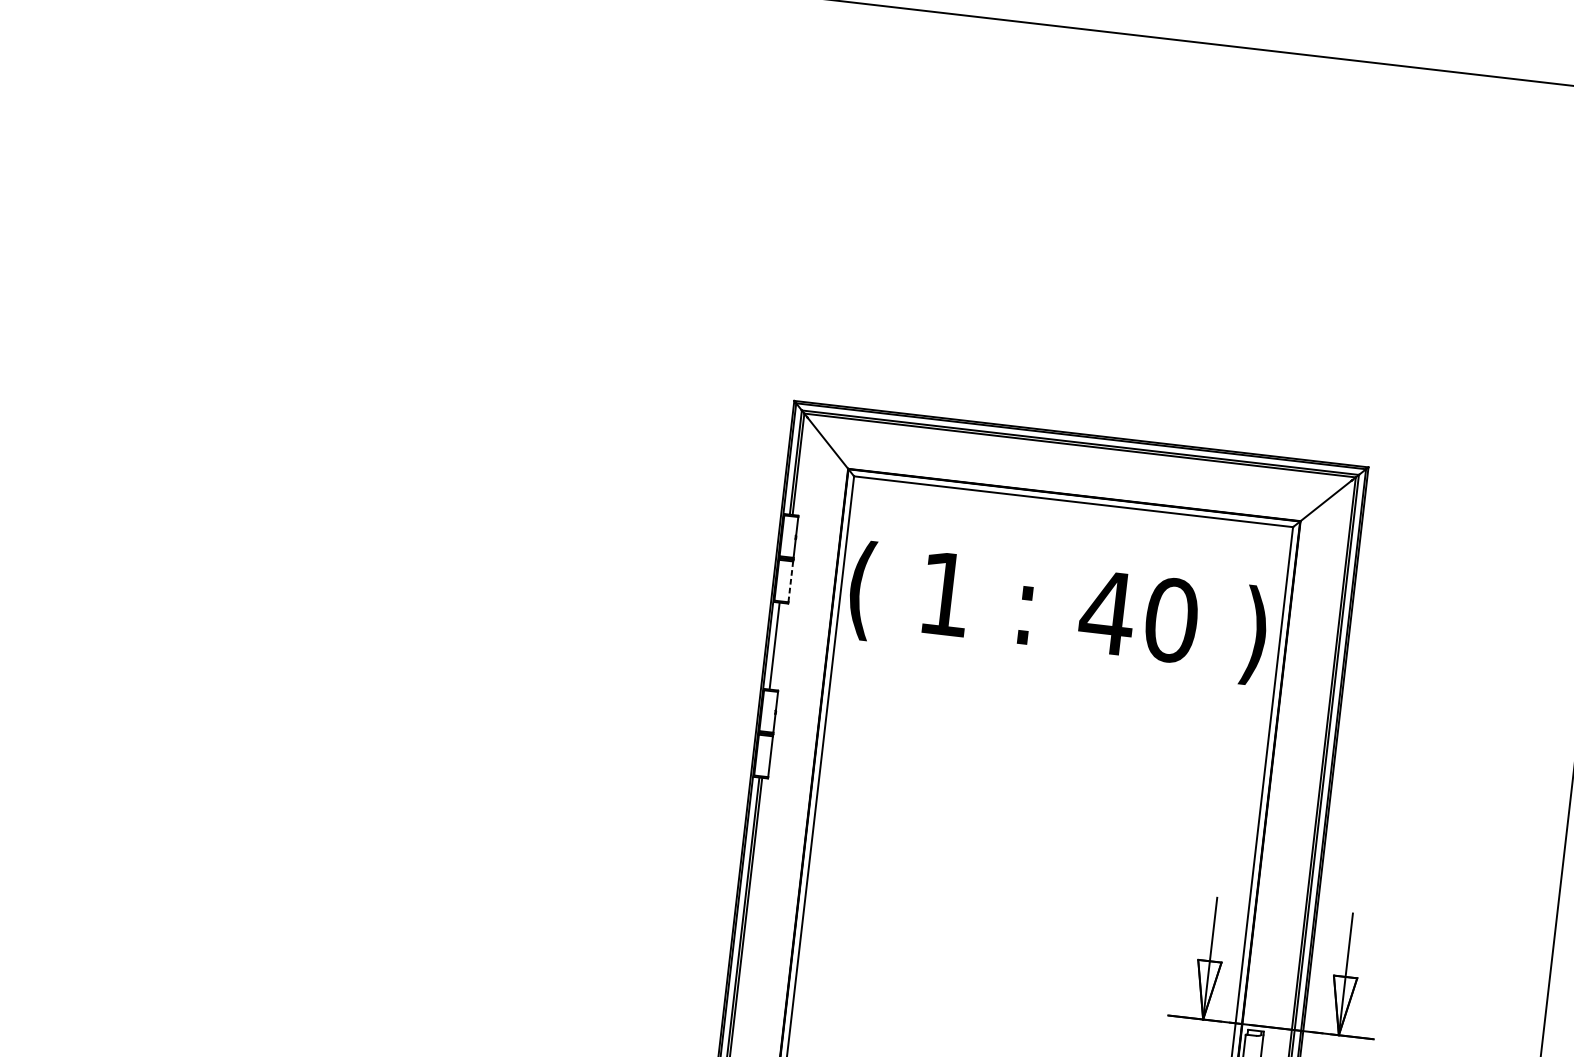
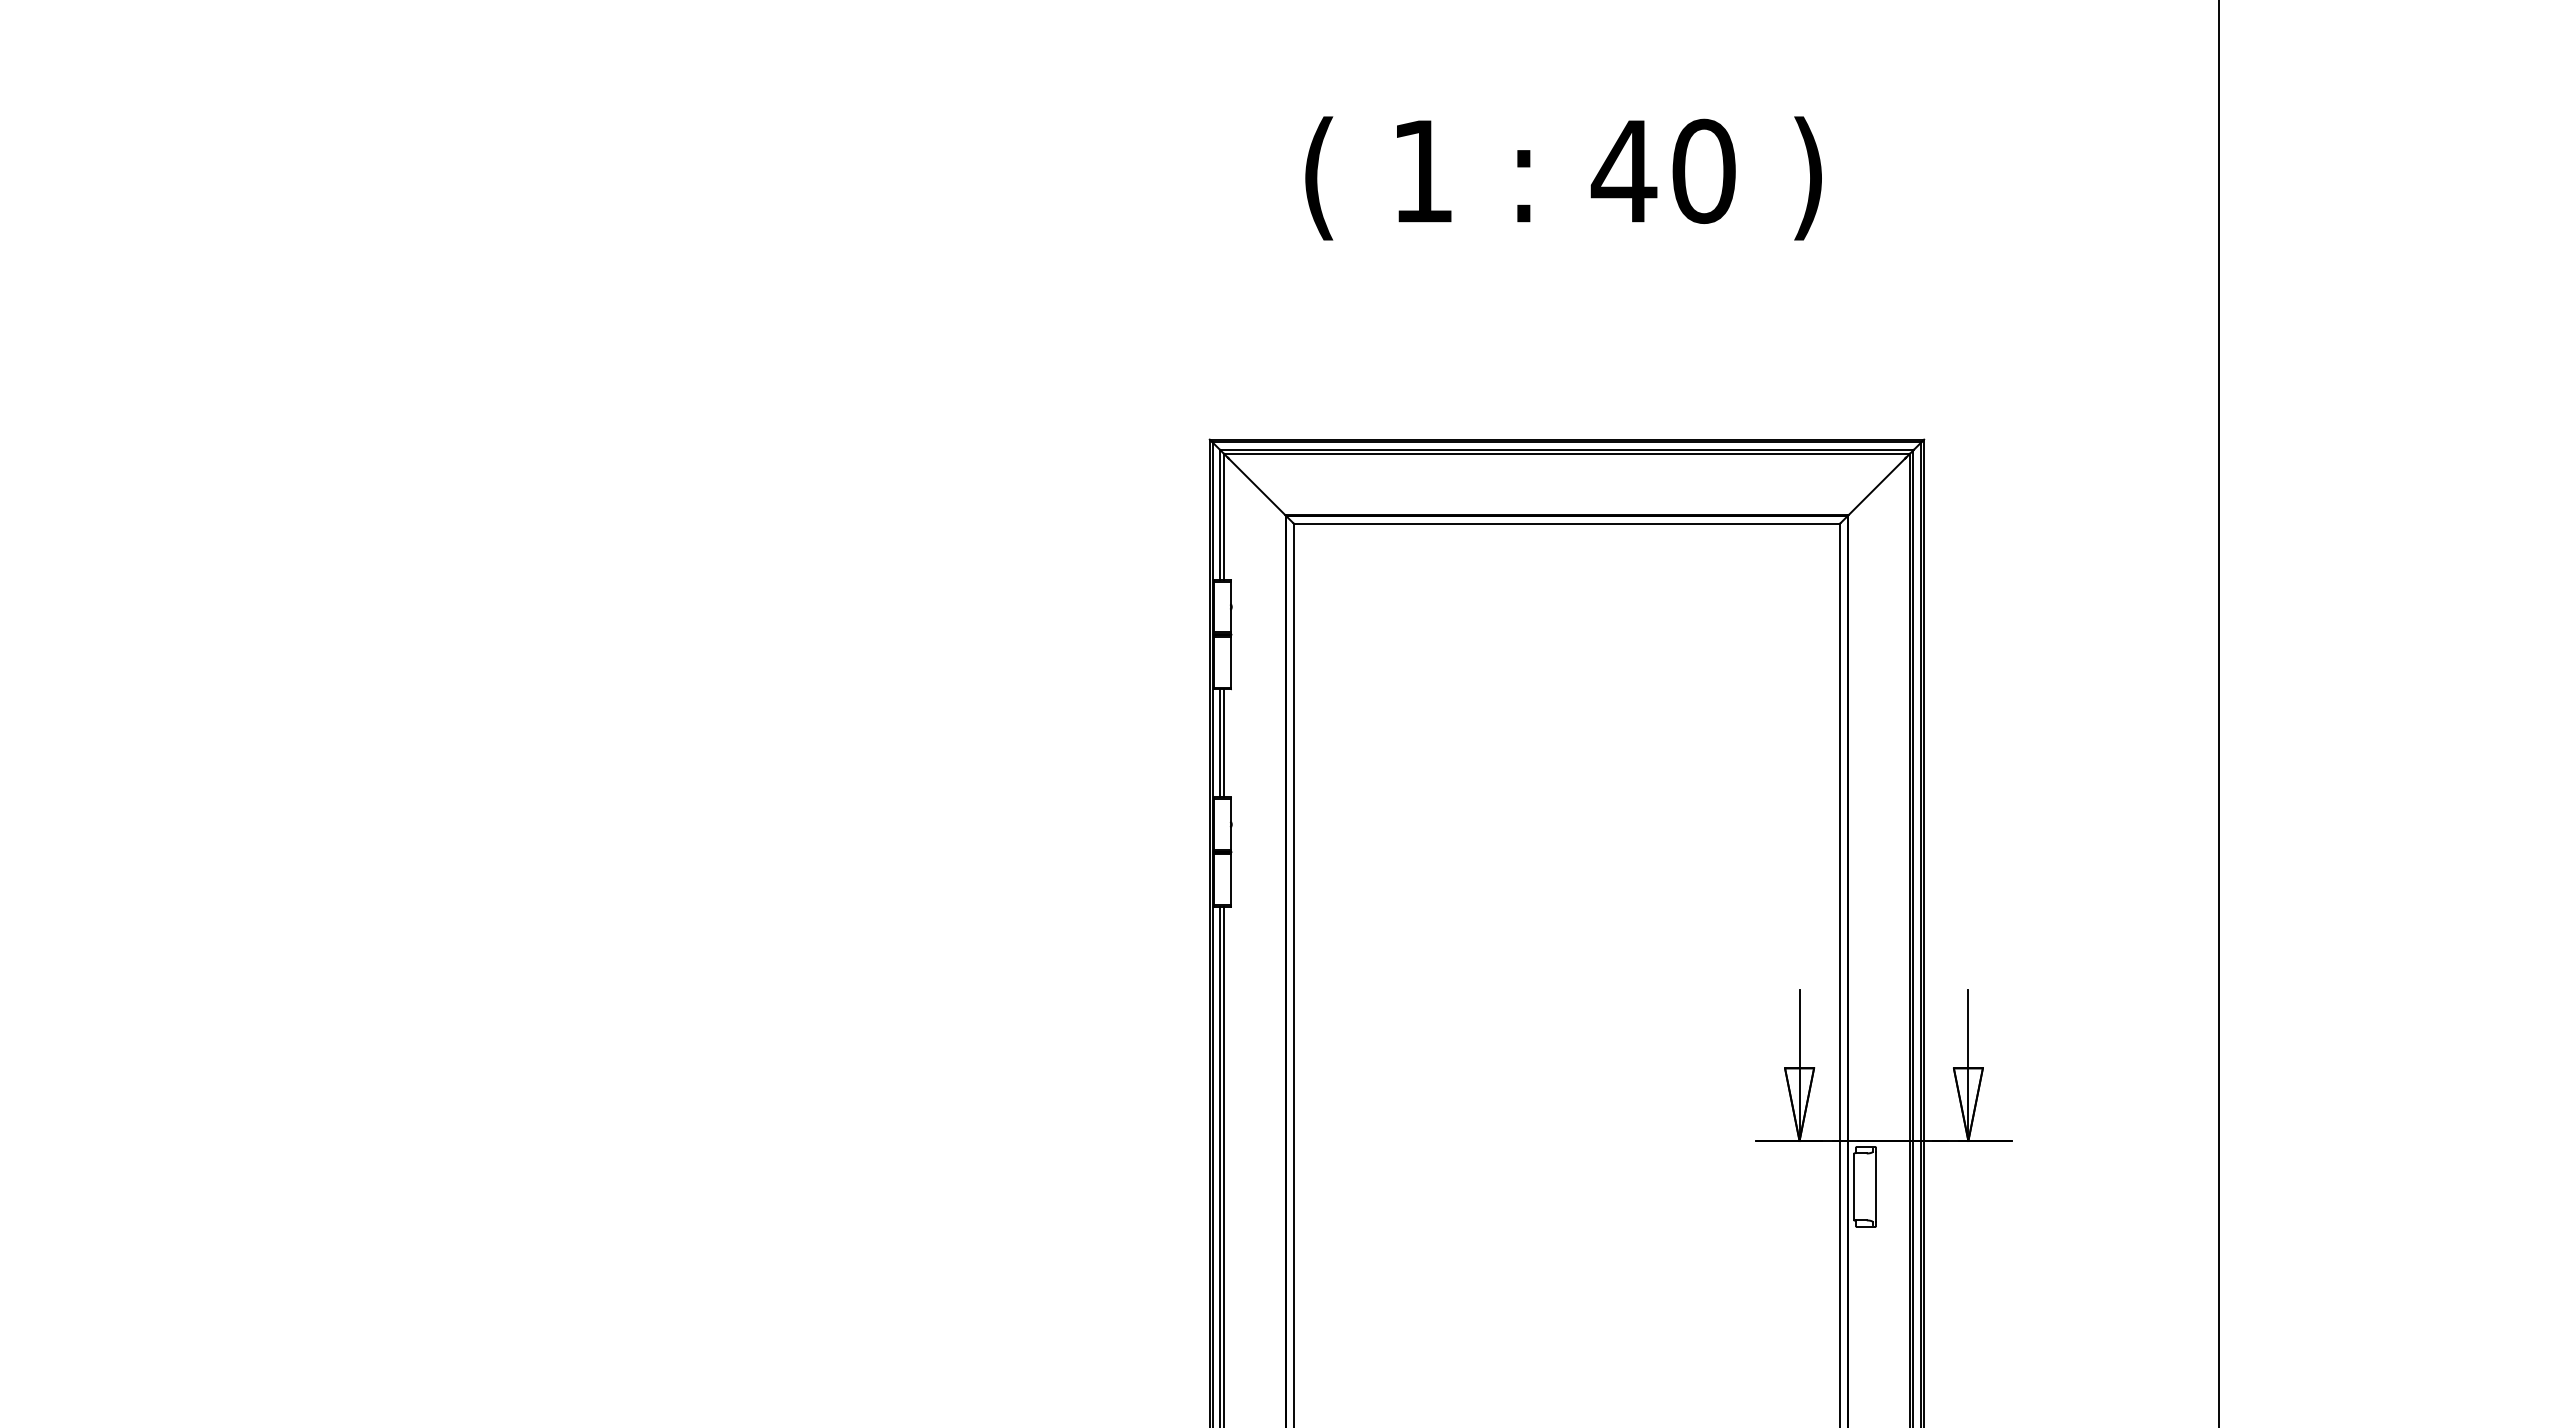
line: (791, 581) -> (1231, 661), dashed -> solid
text: (1057, 612) -> (1563, 178), moved
line: (777, 646) -> (1223, 743), added

